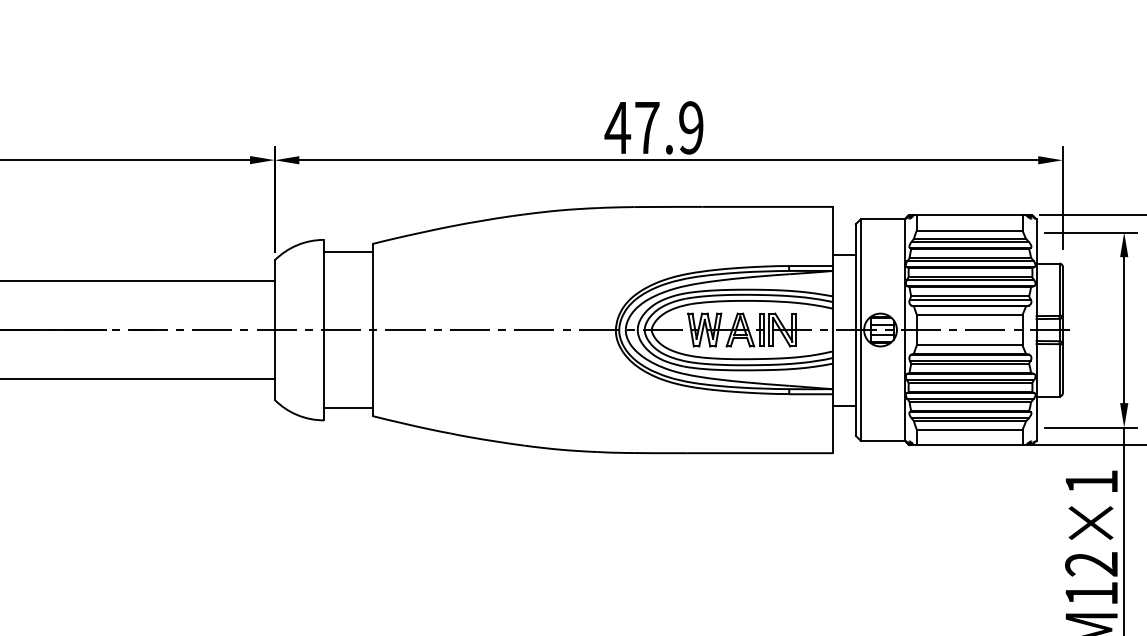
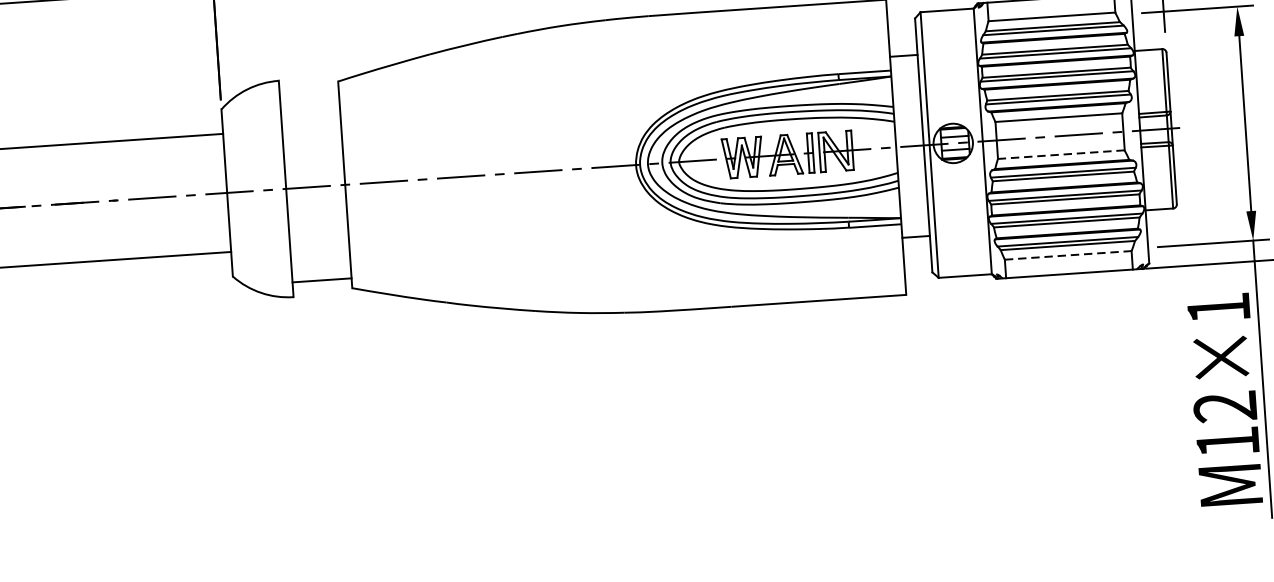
line: (348, 252) -> (309, 93), removed
line: (969, 345) -> (1061, 154), solid -> dashed
line: (969, 429) -> (1067, 255), solid -> dashed

